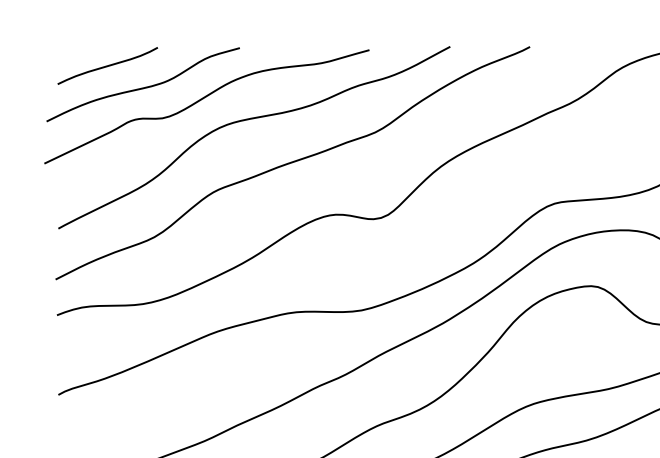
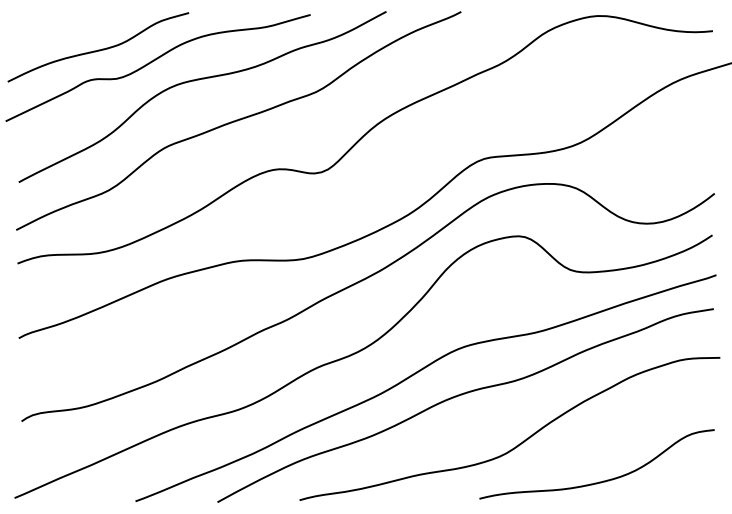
curve: (108, 65) -> (65, 29), removed

